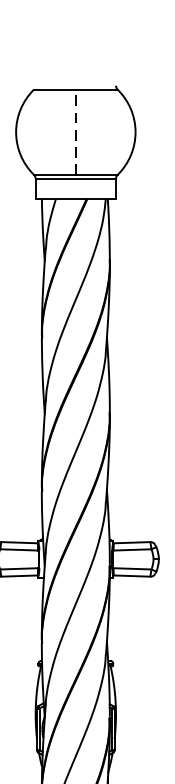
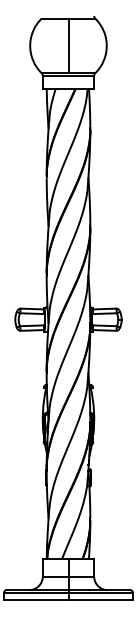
line: (75, 131) -> (68, 45), dashed -> solid

